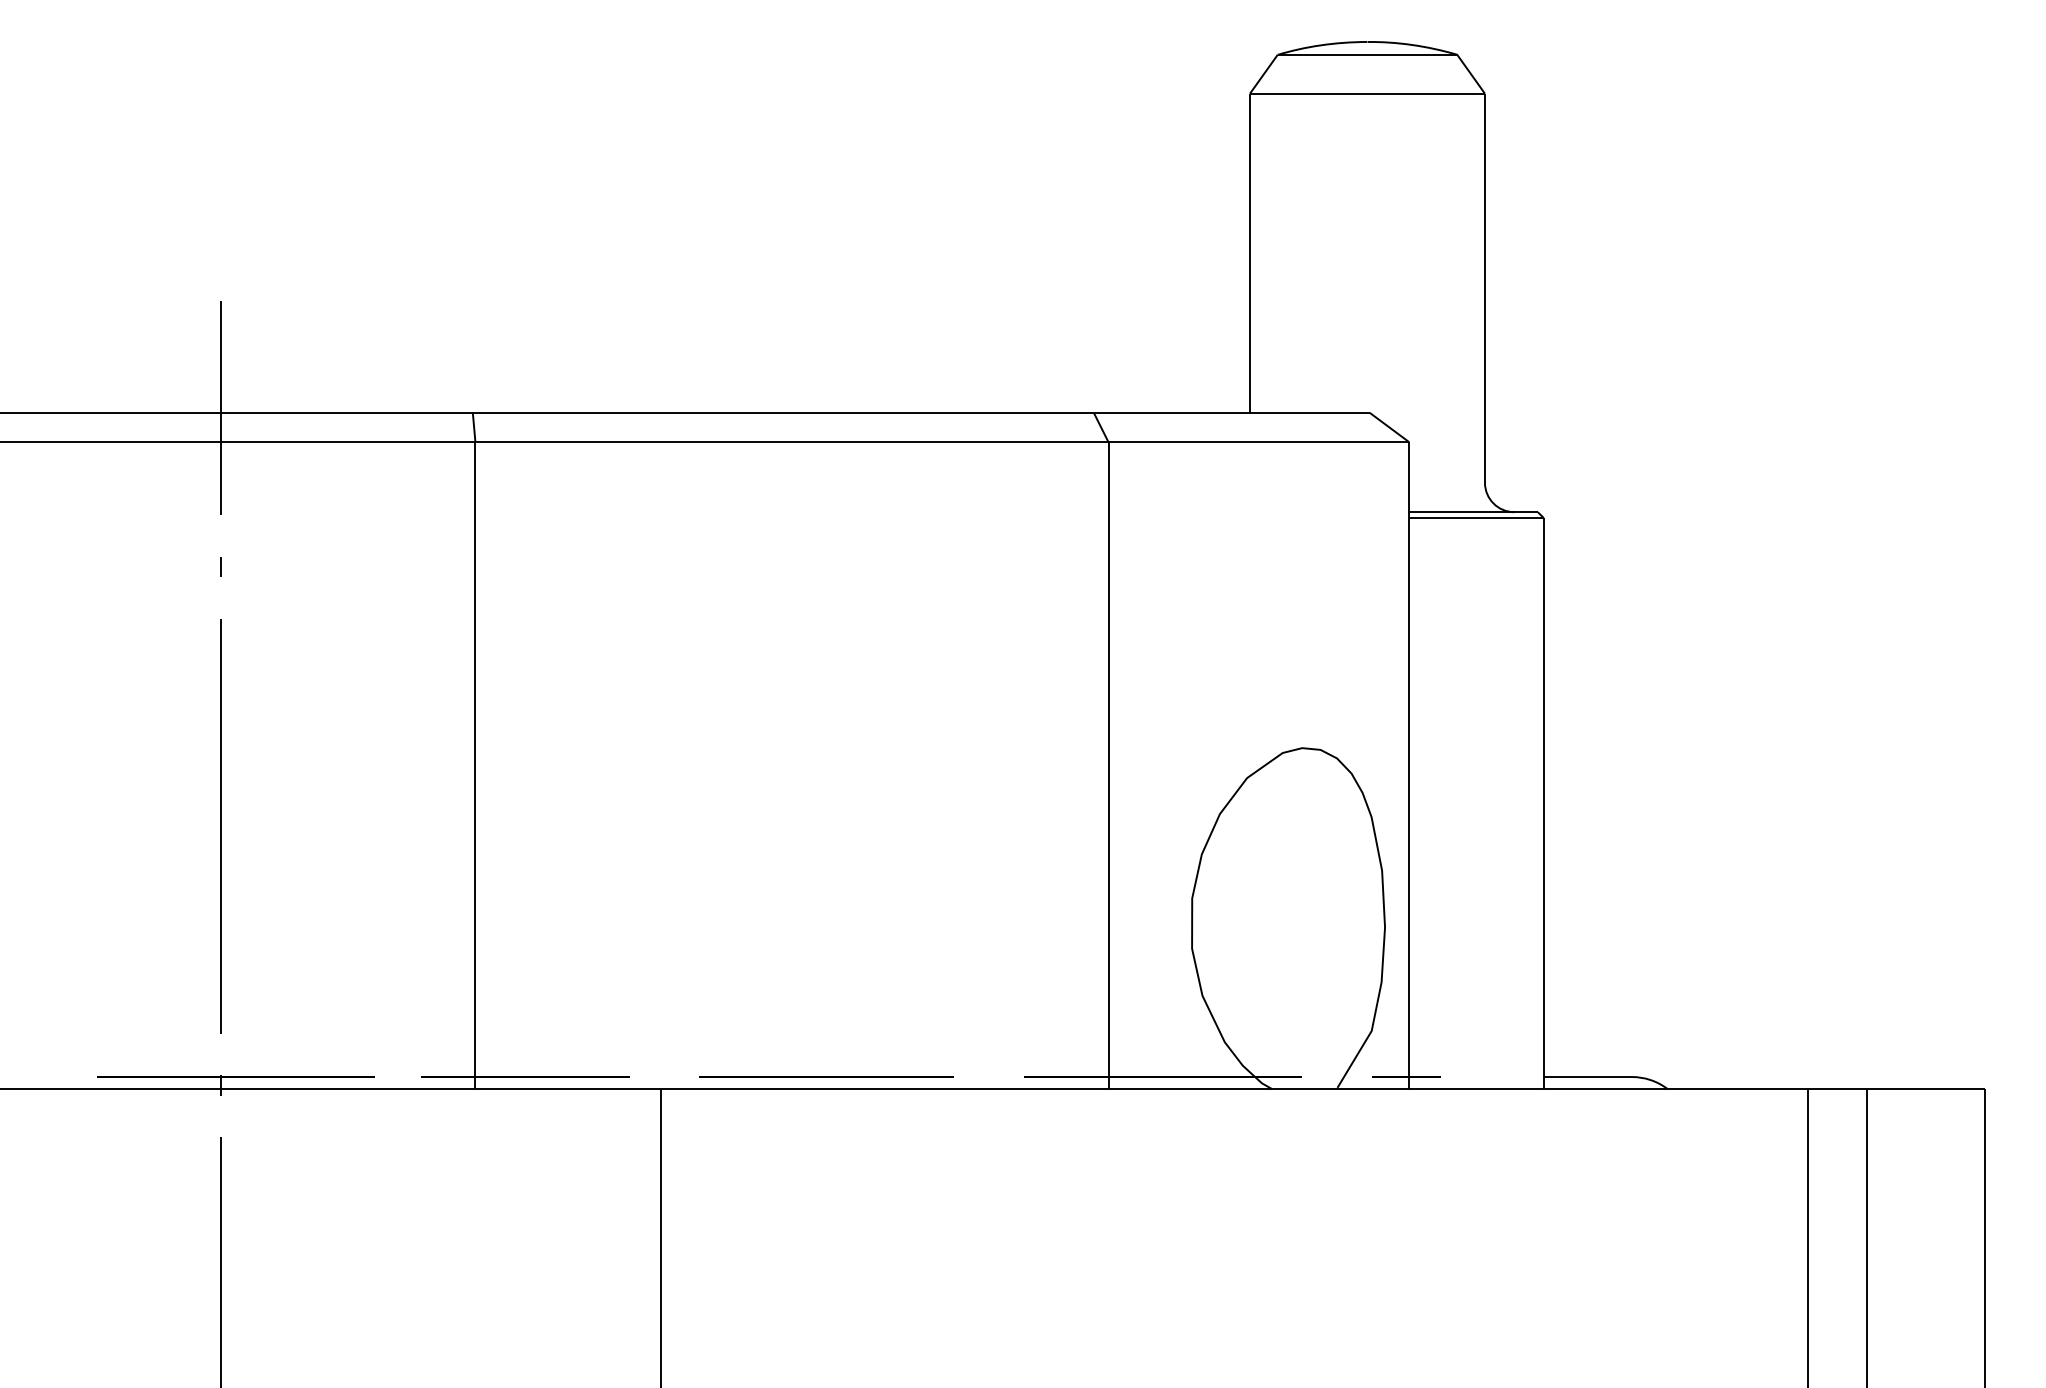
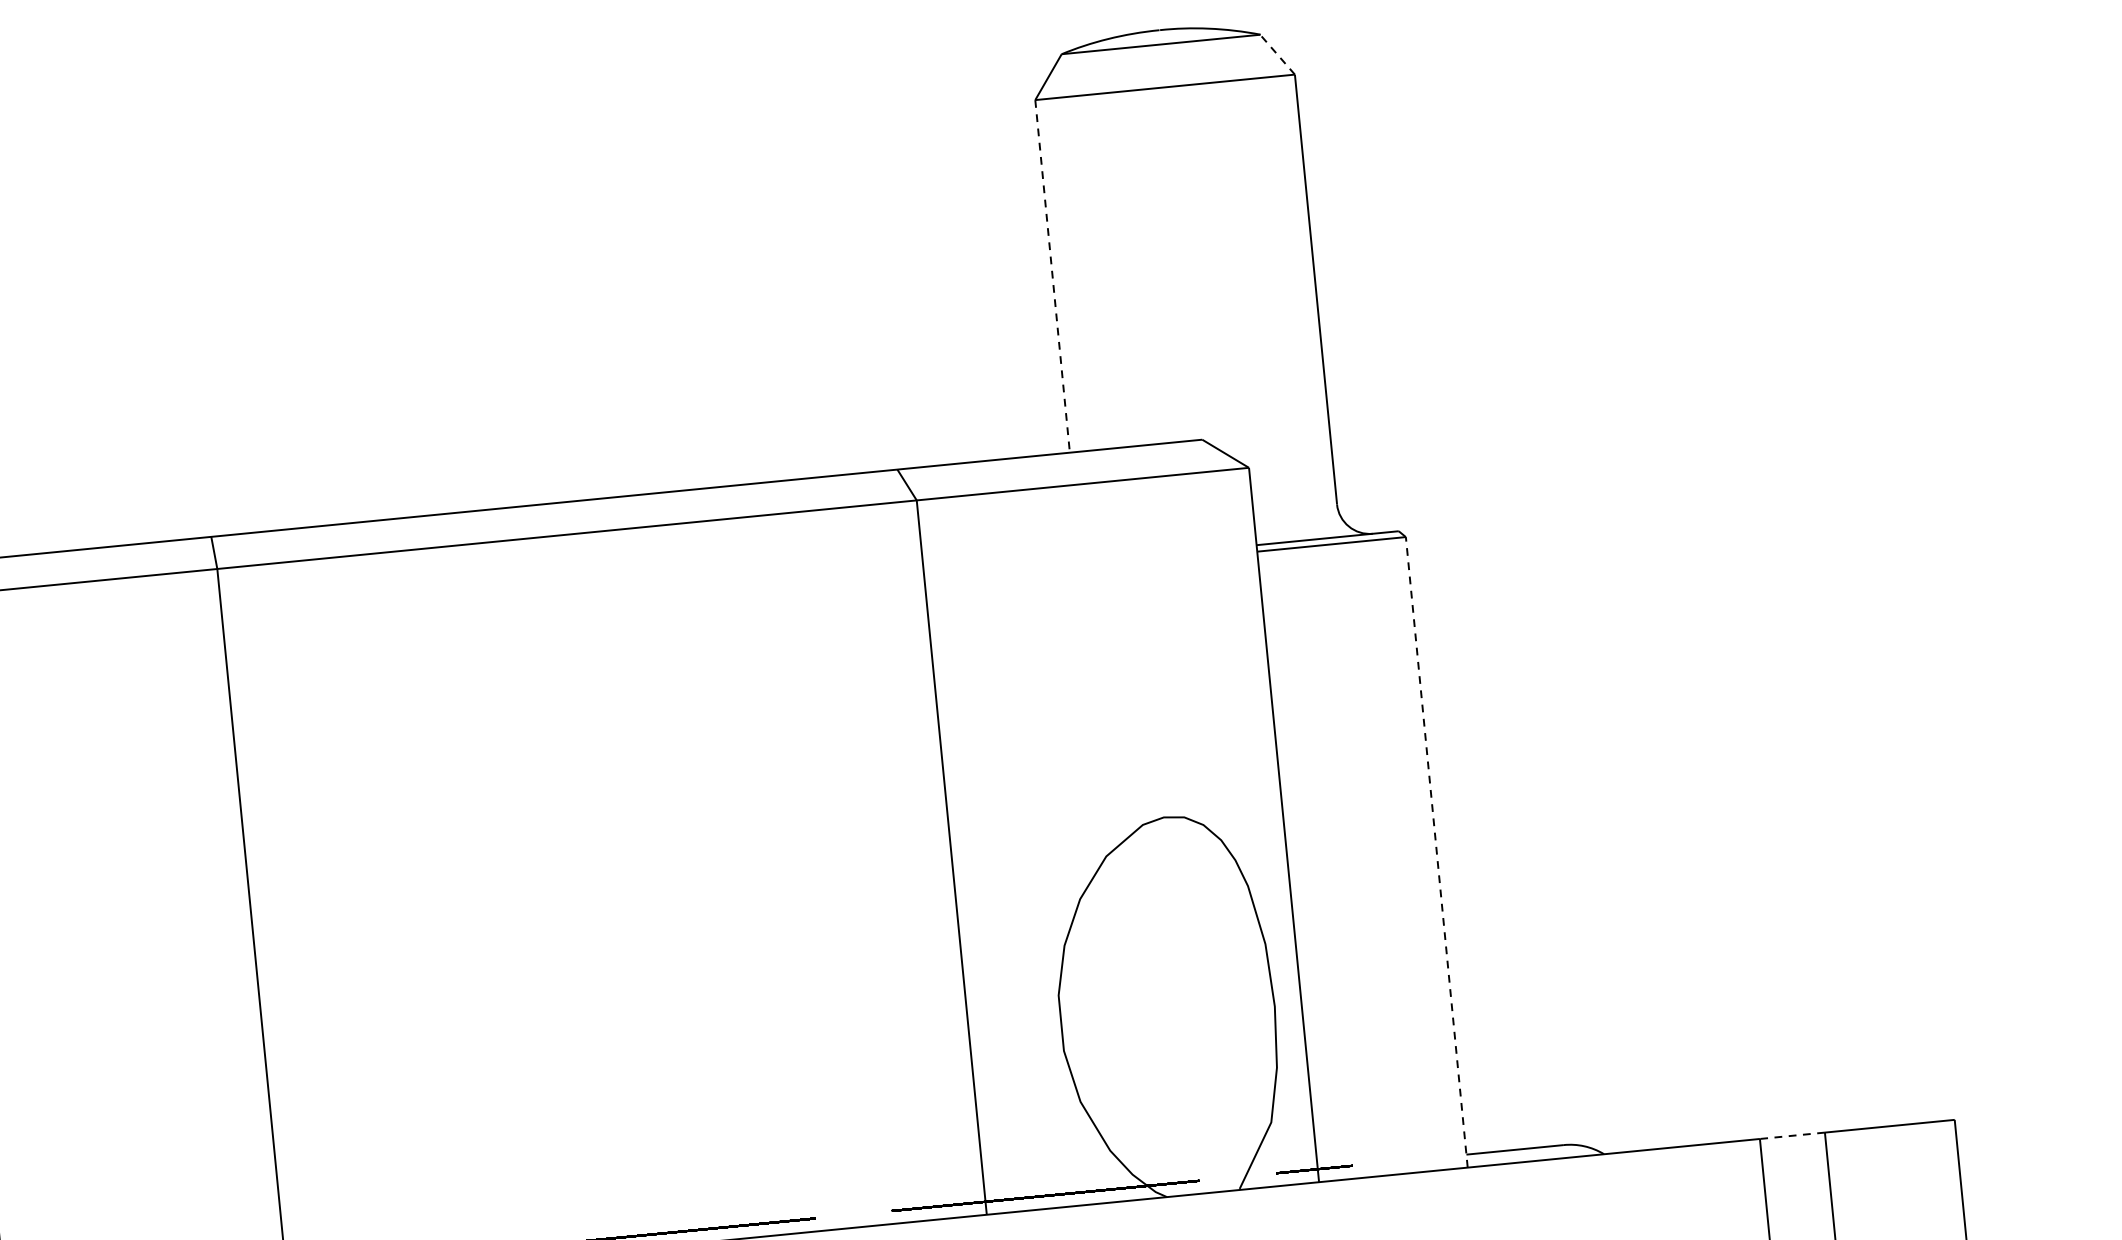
line: (1471, 74) -> (1277, 54), solid -> dashed
line: (1249, 253) -> (1052, 276), solid -> dashed
line: (1543, 802) -> (1436, 851), solid -> dashed
line: (1837, 1088) -> (1792, 1135), solid -> dashed

